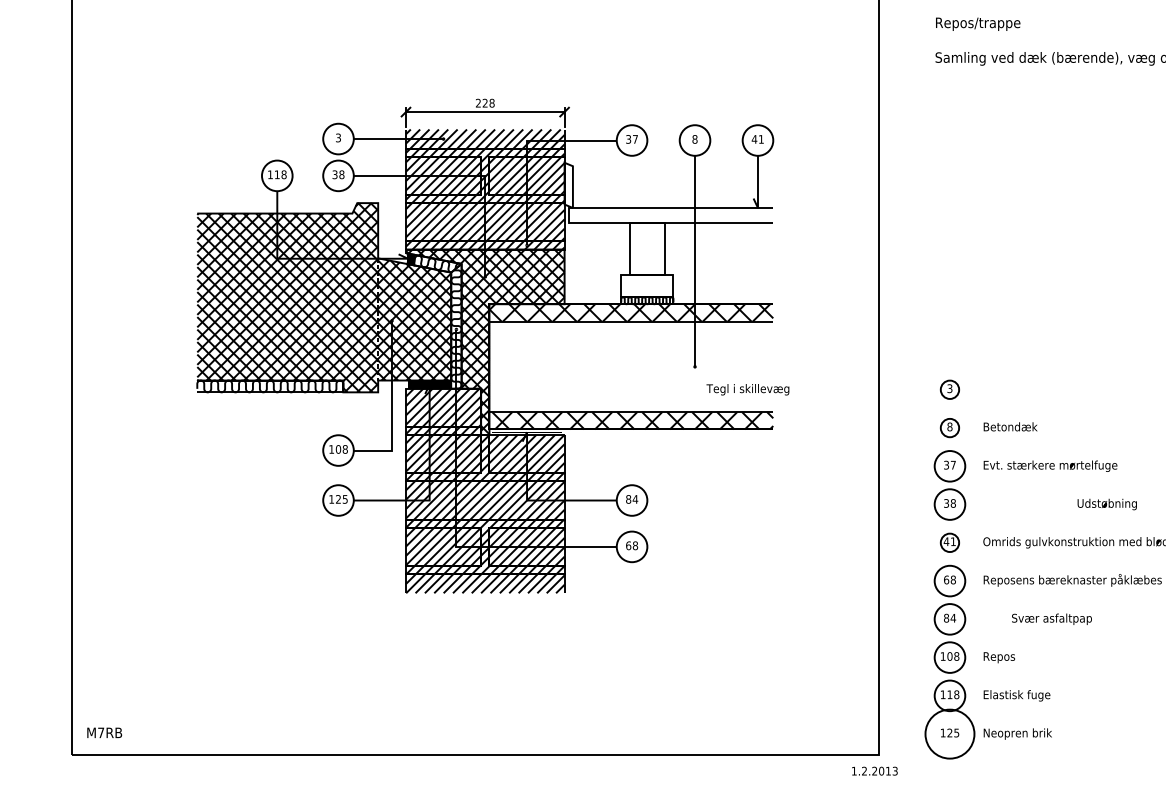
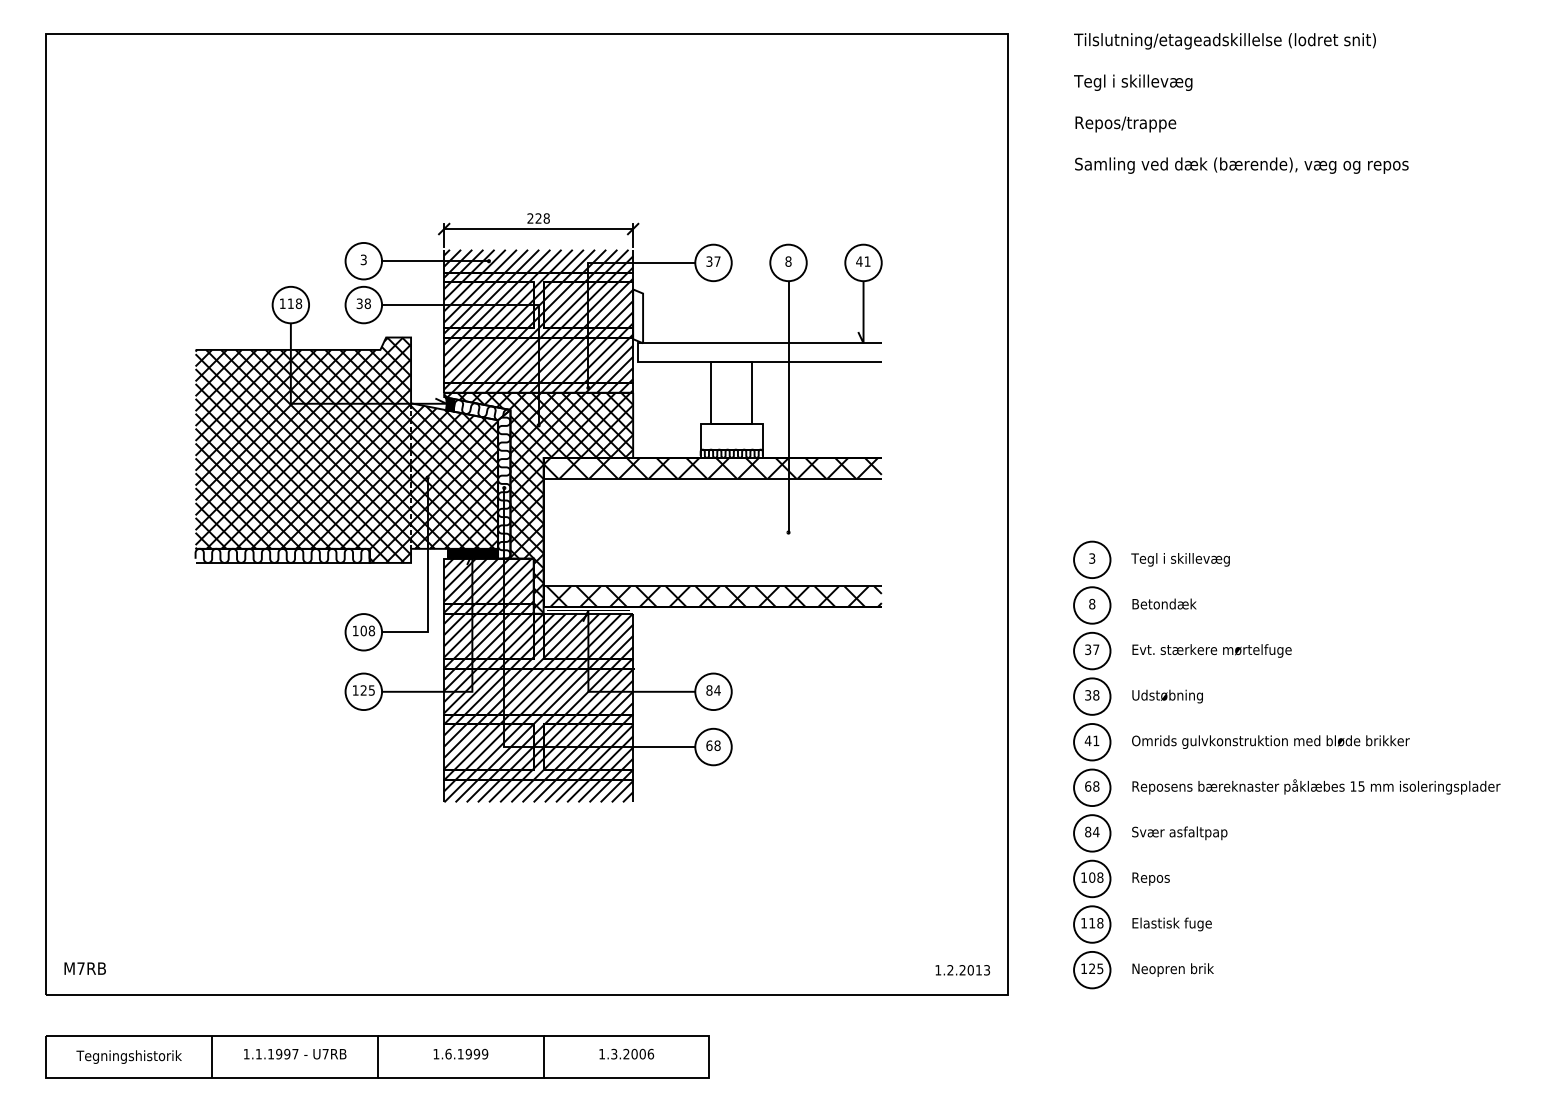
text: (747, 389) -> (1180, 559), moved
circle: (950, 389) -> (1092, 559), size x1.67
circle: (950, 428) -> (1092, 605), size x1.67
text: (1107, 504) -> (1167, 696), moved
circle: (950, 543) -> (1092, 742), size x1.67
text: (1051, 619) -> (1179, 833), moved
circle: (950, 733) -> (1092, 969), size x0.62
text: (874, 771) -> (962, 970), moved

